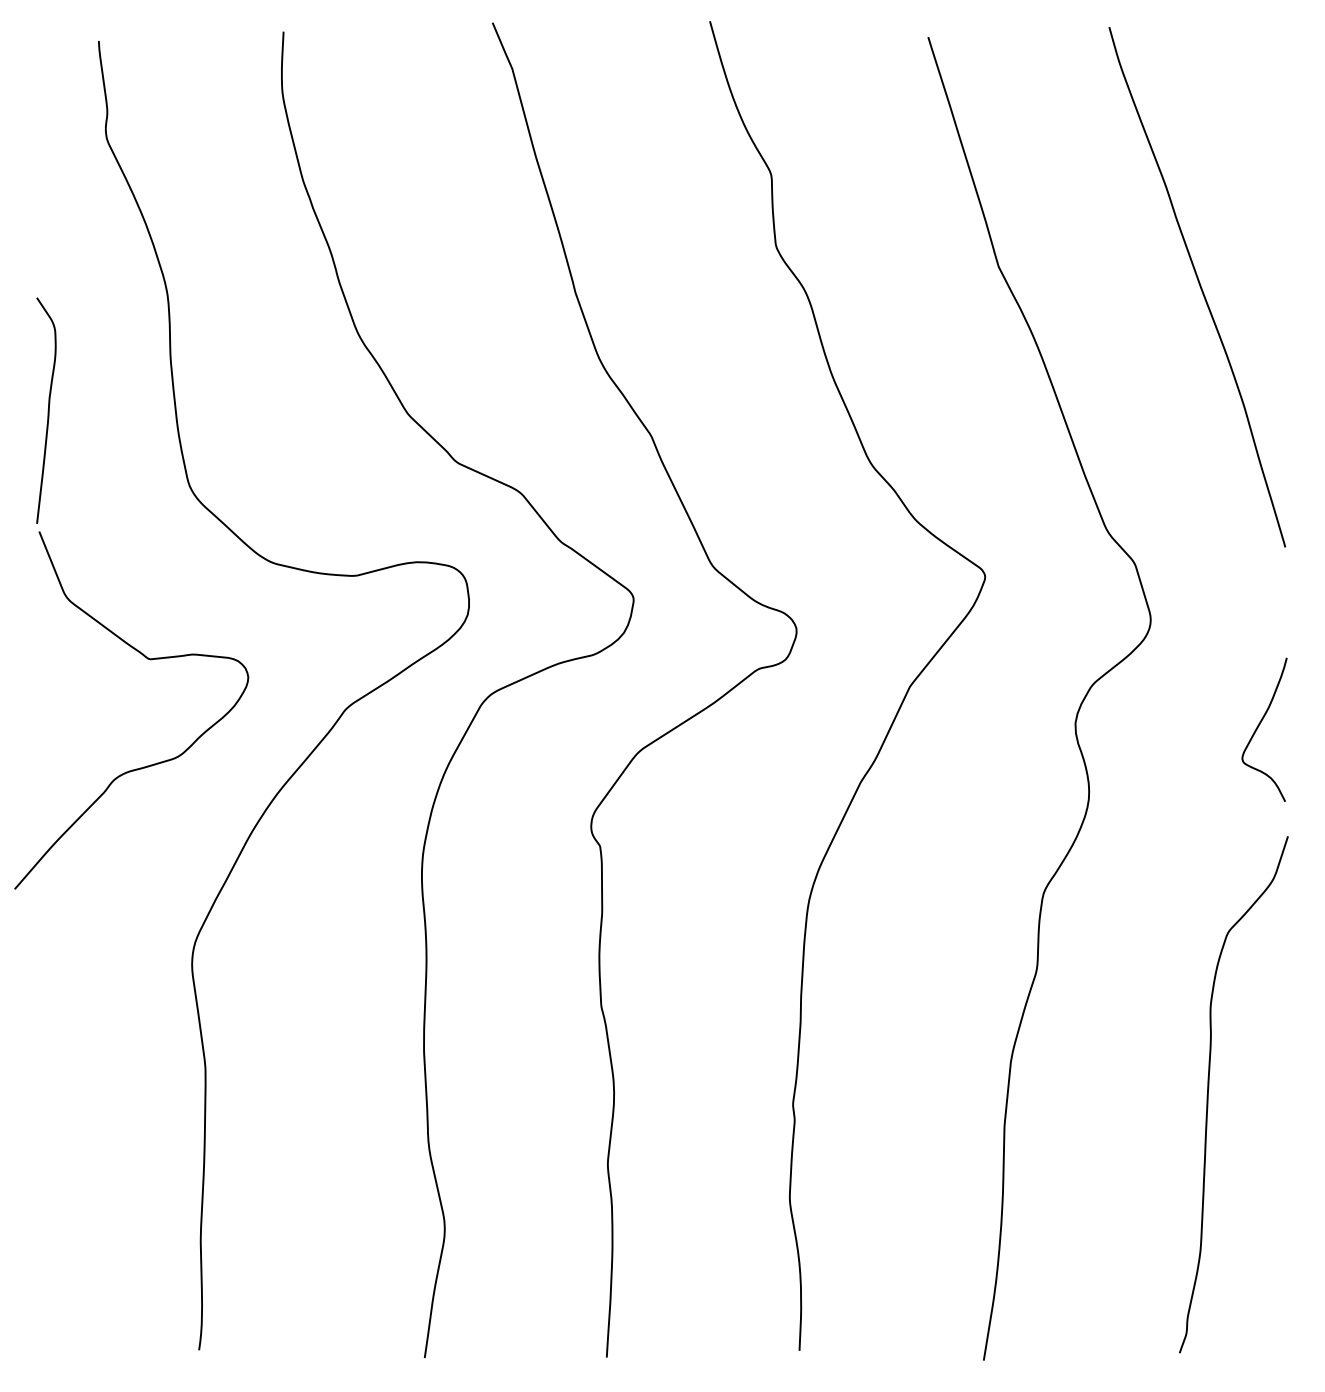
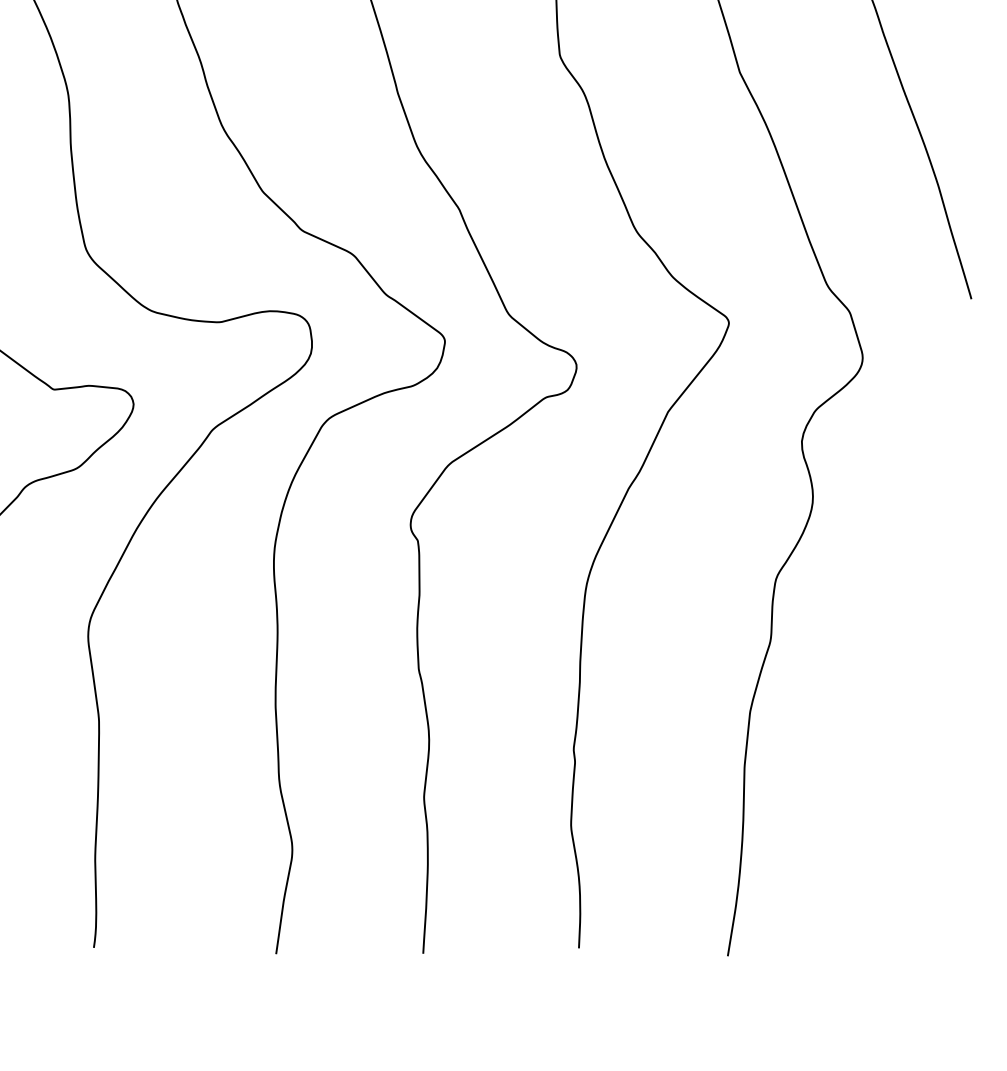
curve: (1259, 726) -> (950, 443), removed
curve: (1209, 1087) -> (910, 735), removed

